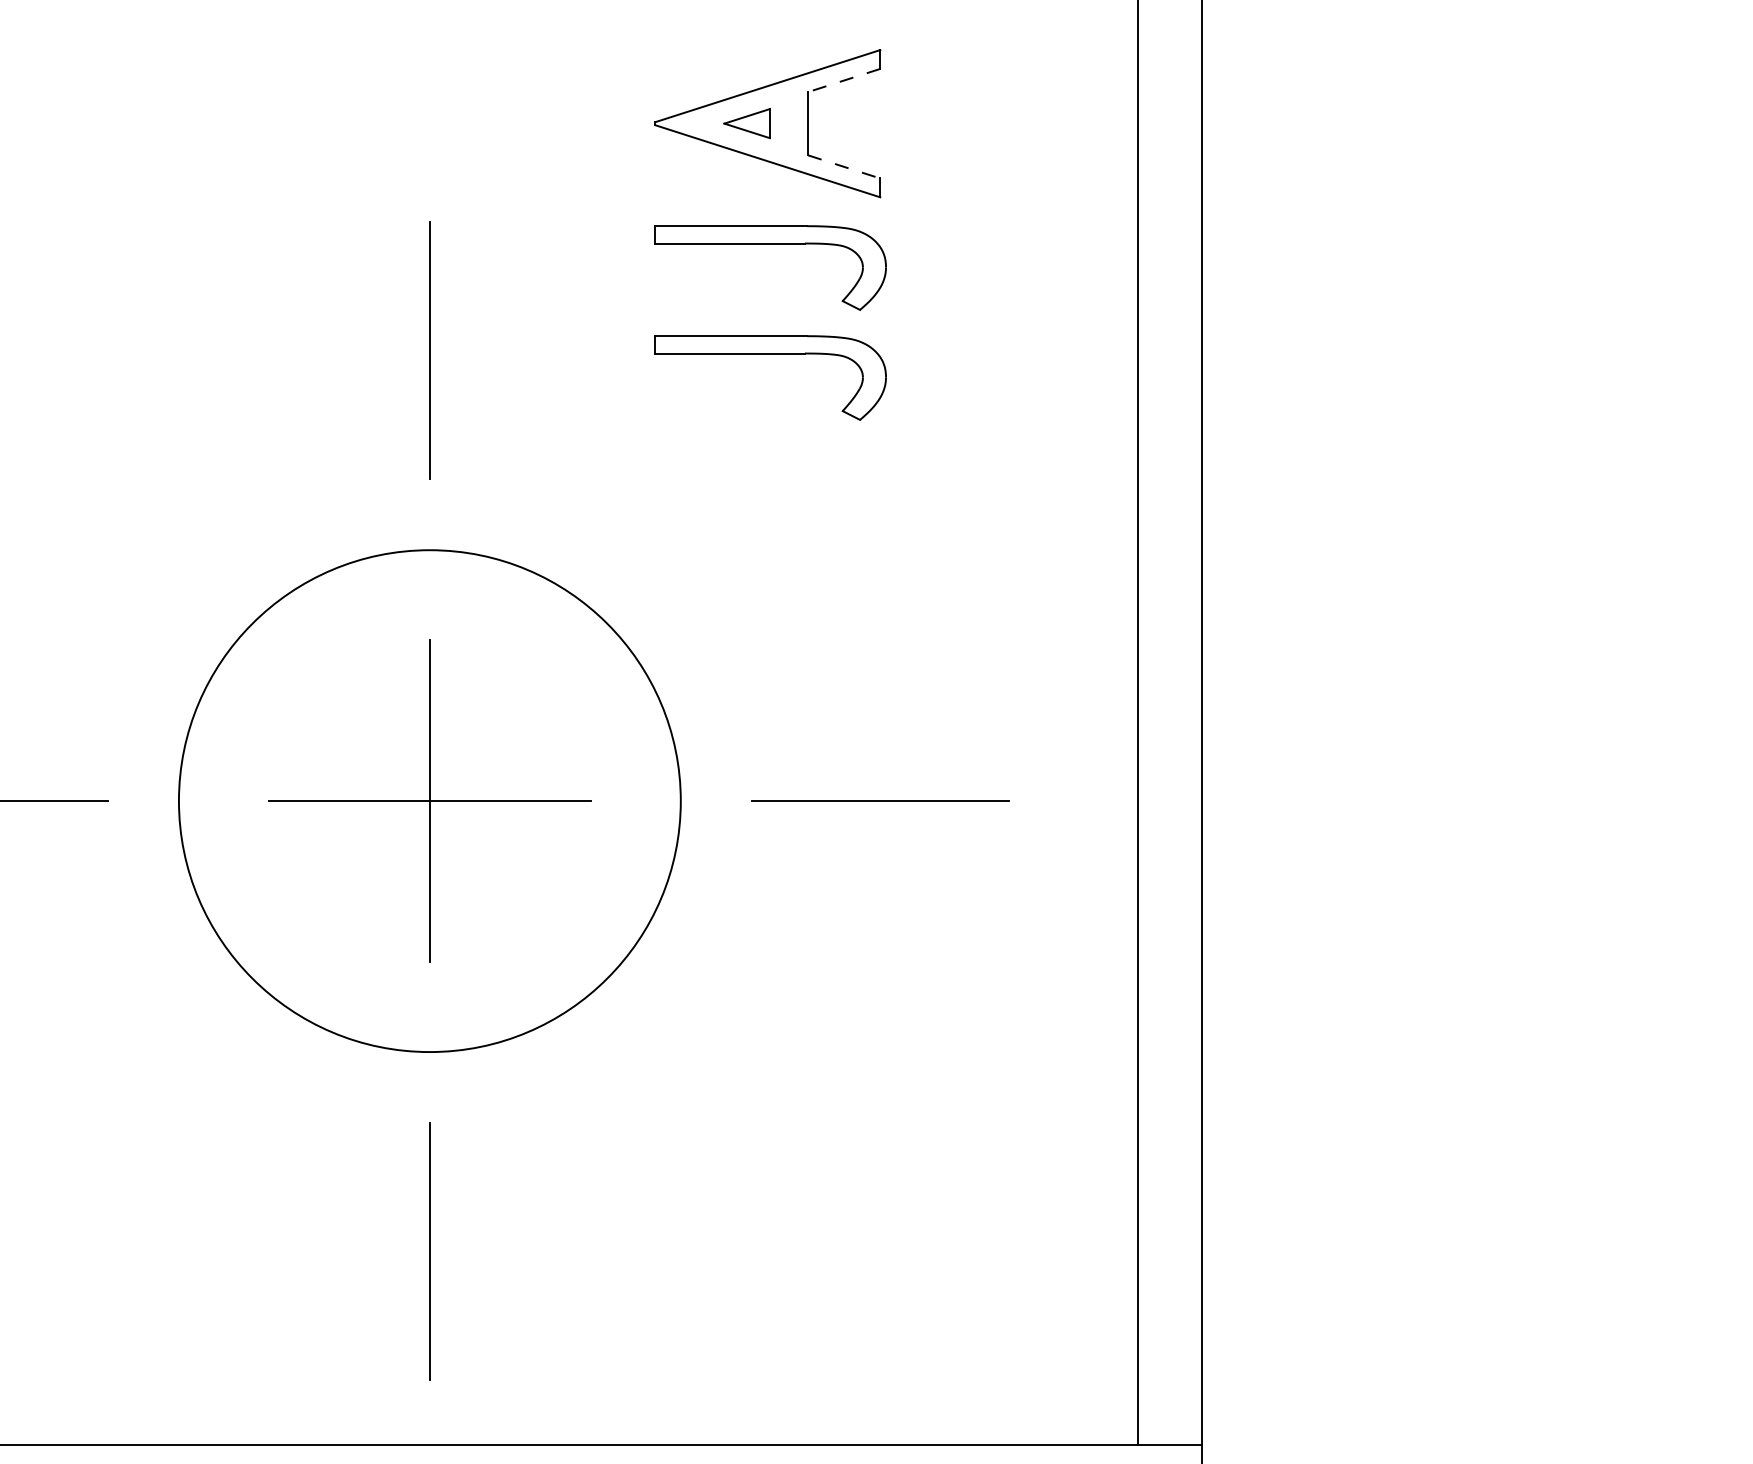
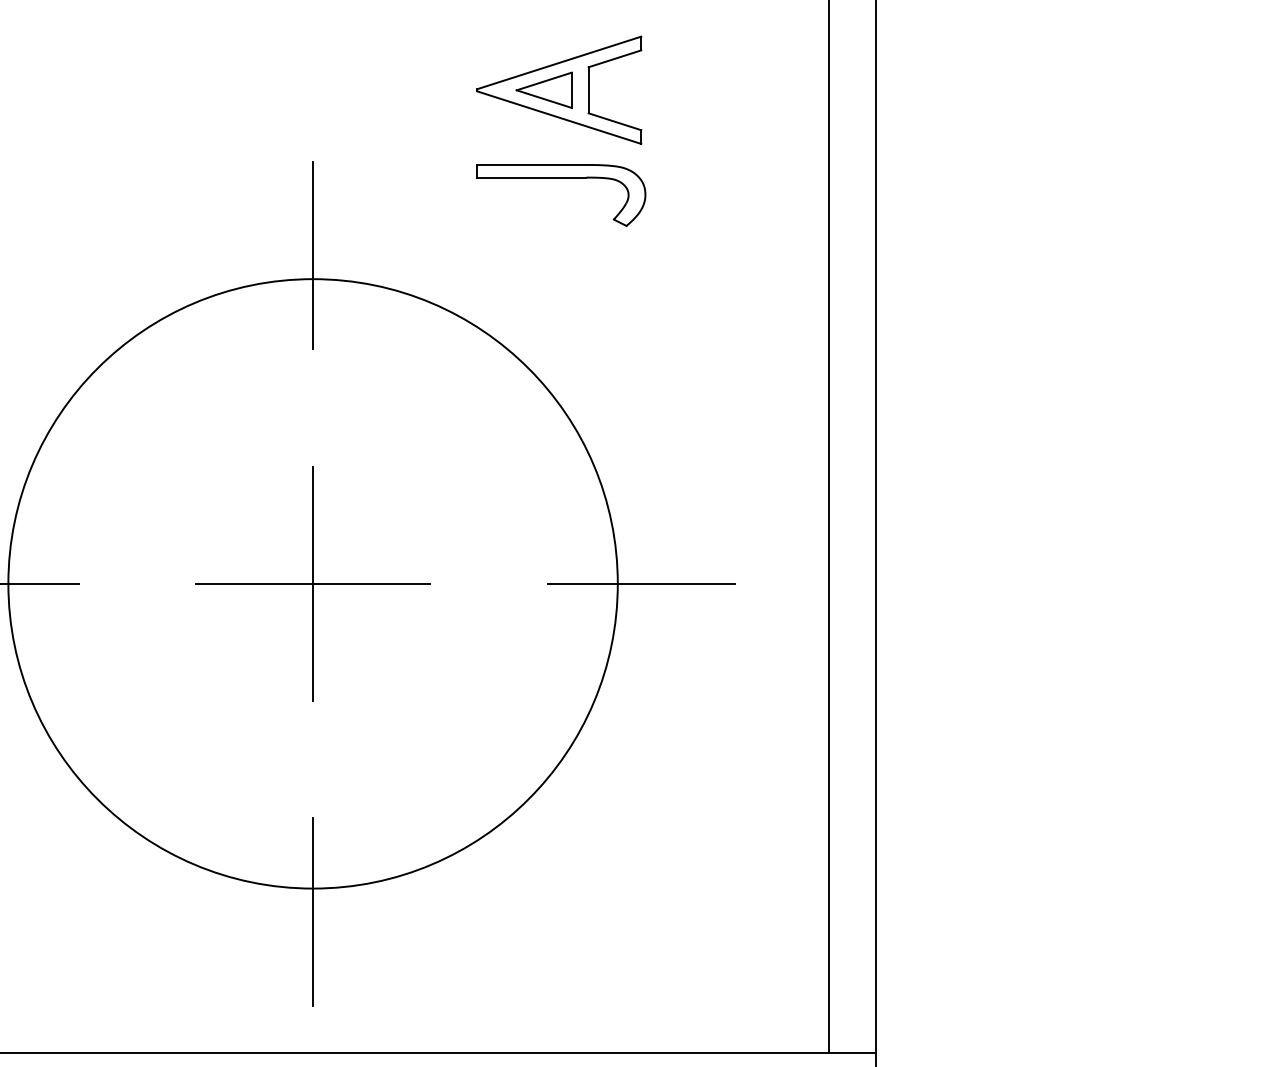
line: (844, 80) -> (615, 58), dashed -> solid
part: (746, 123) -> (543, 90), size x1.67
line: (844, 166) -> (615, 121), dashed -> solid
part: (770, 354) -> (561, 258), removed
circle: (429, 800) -> (312, 583), size x1.67

